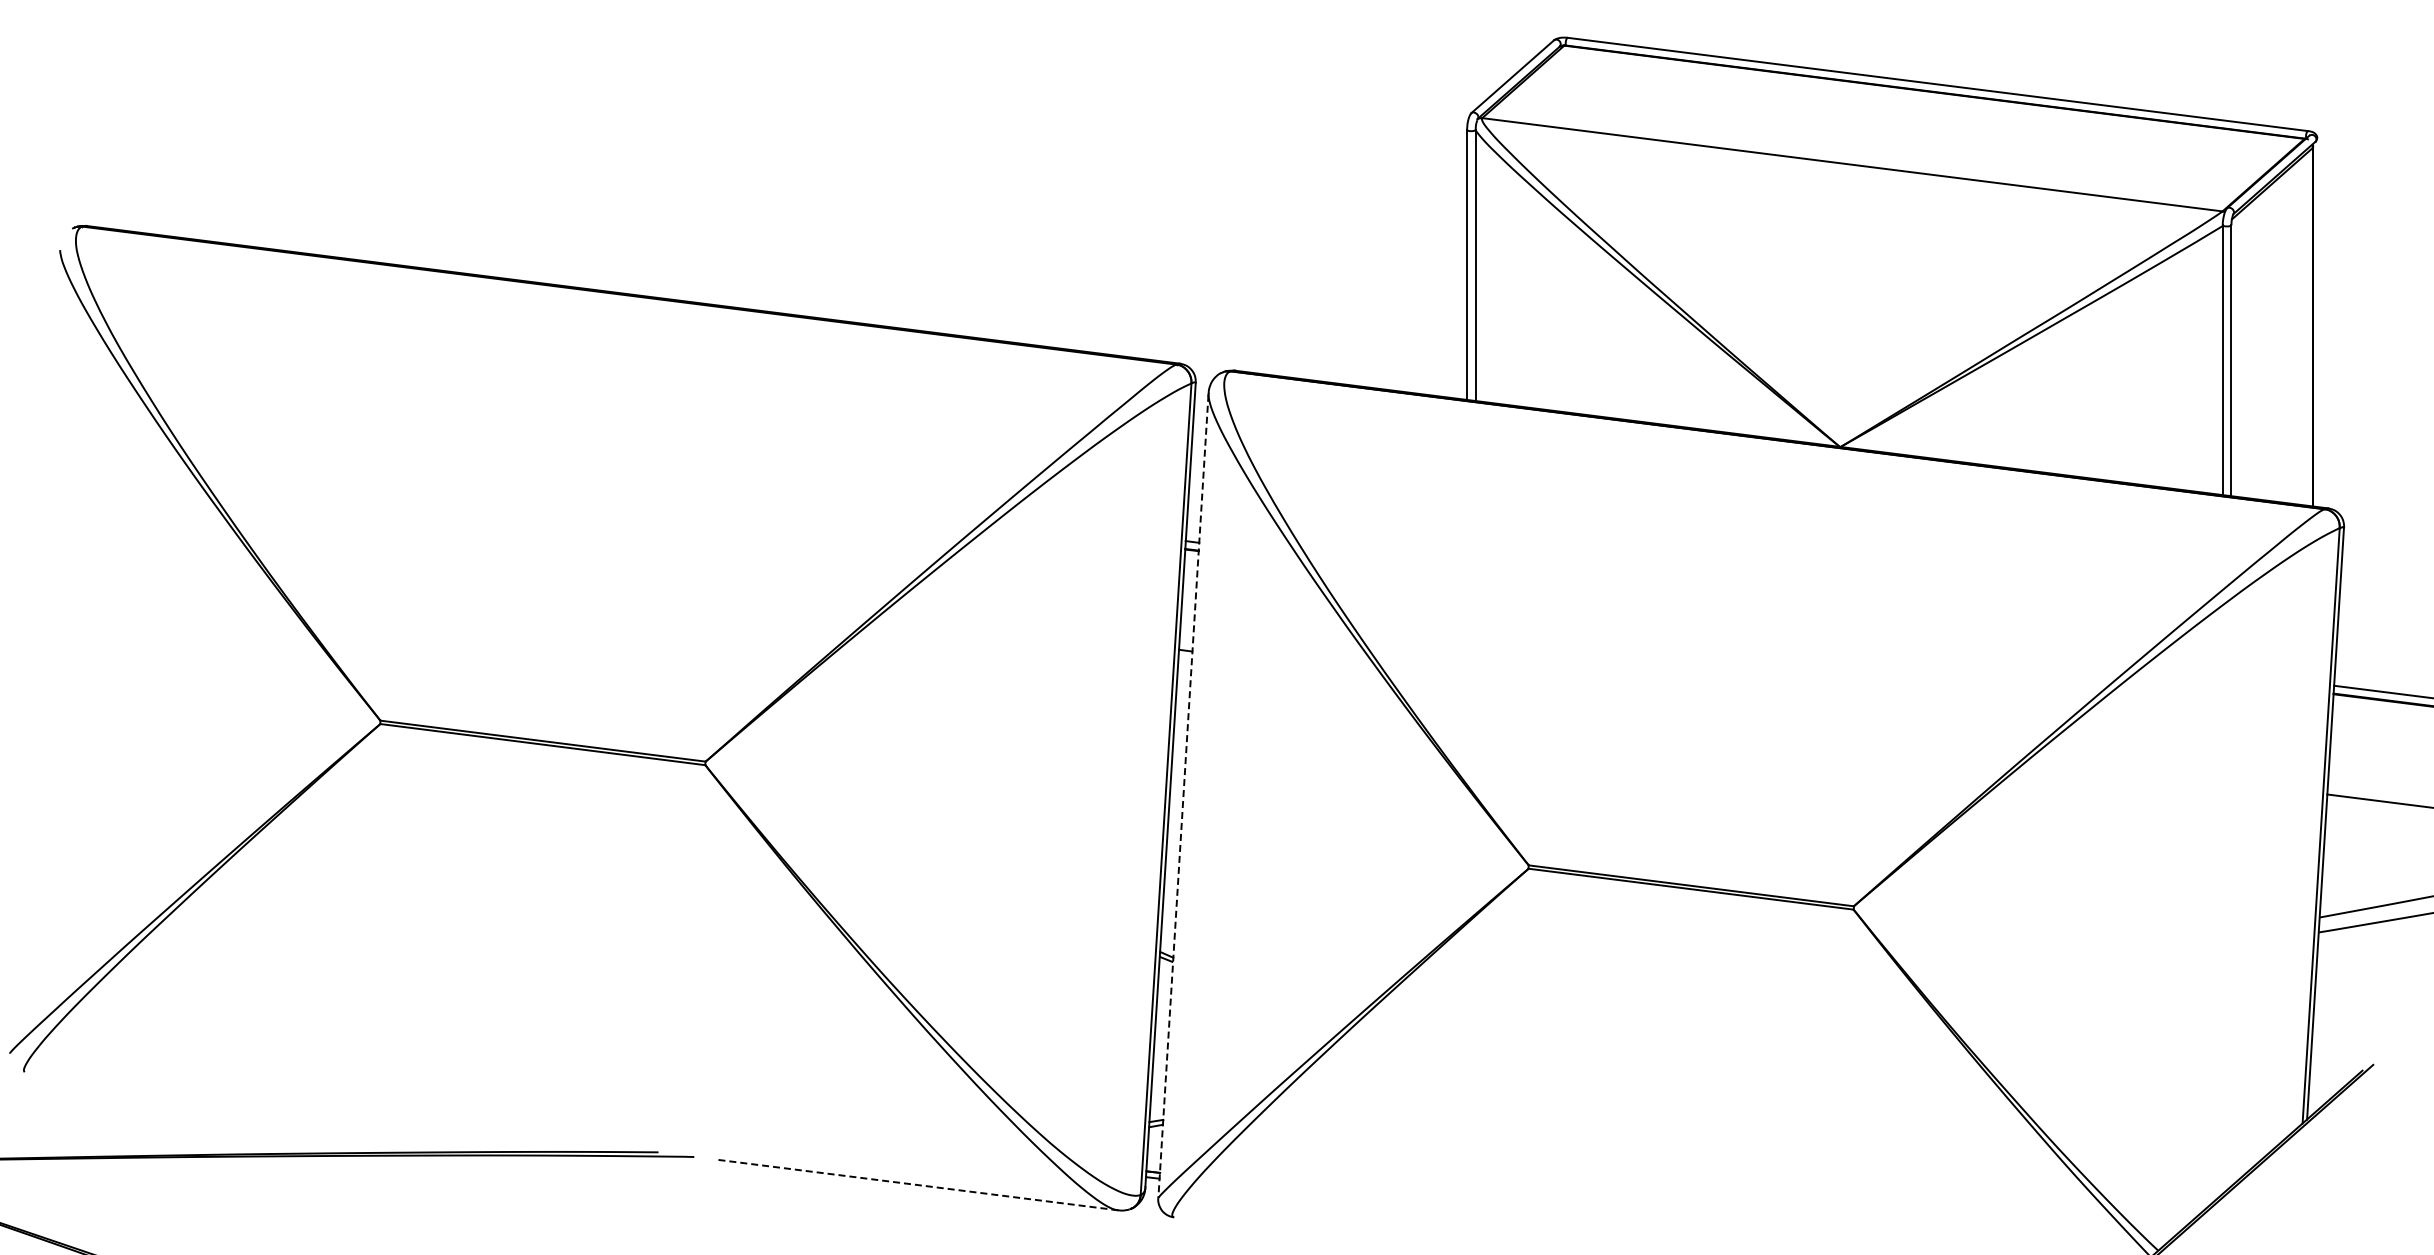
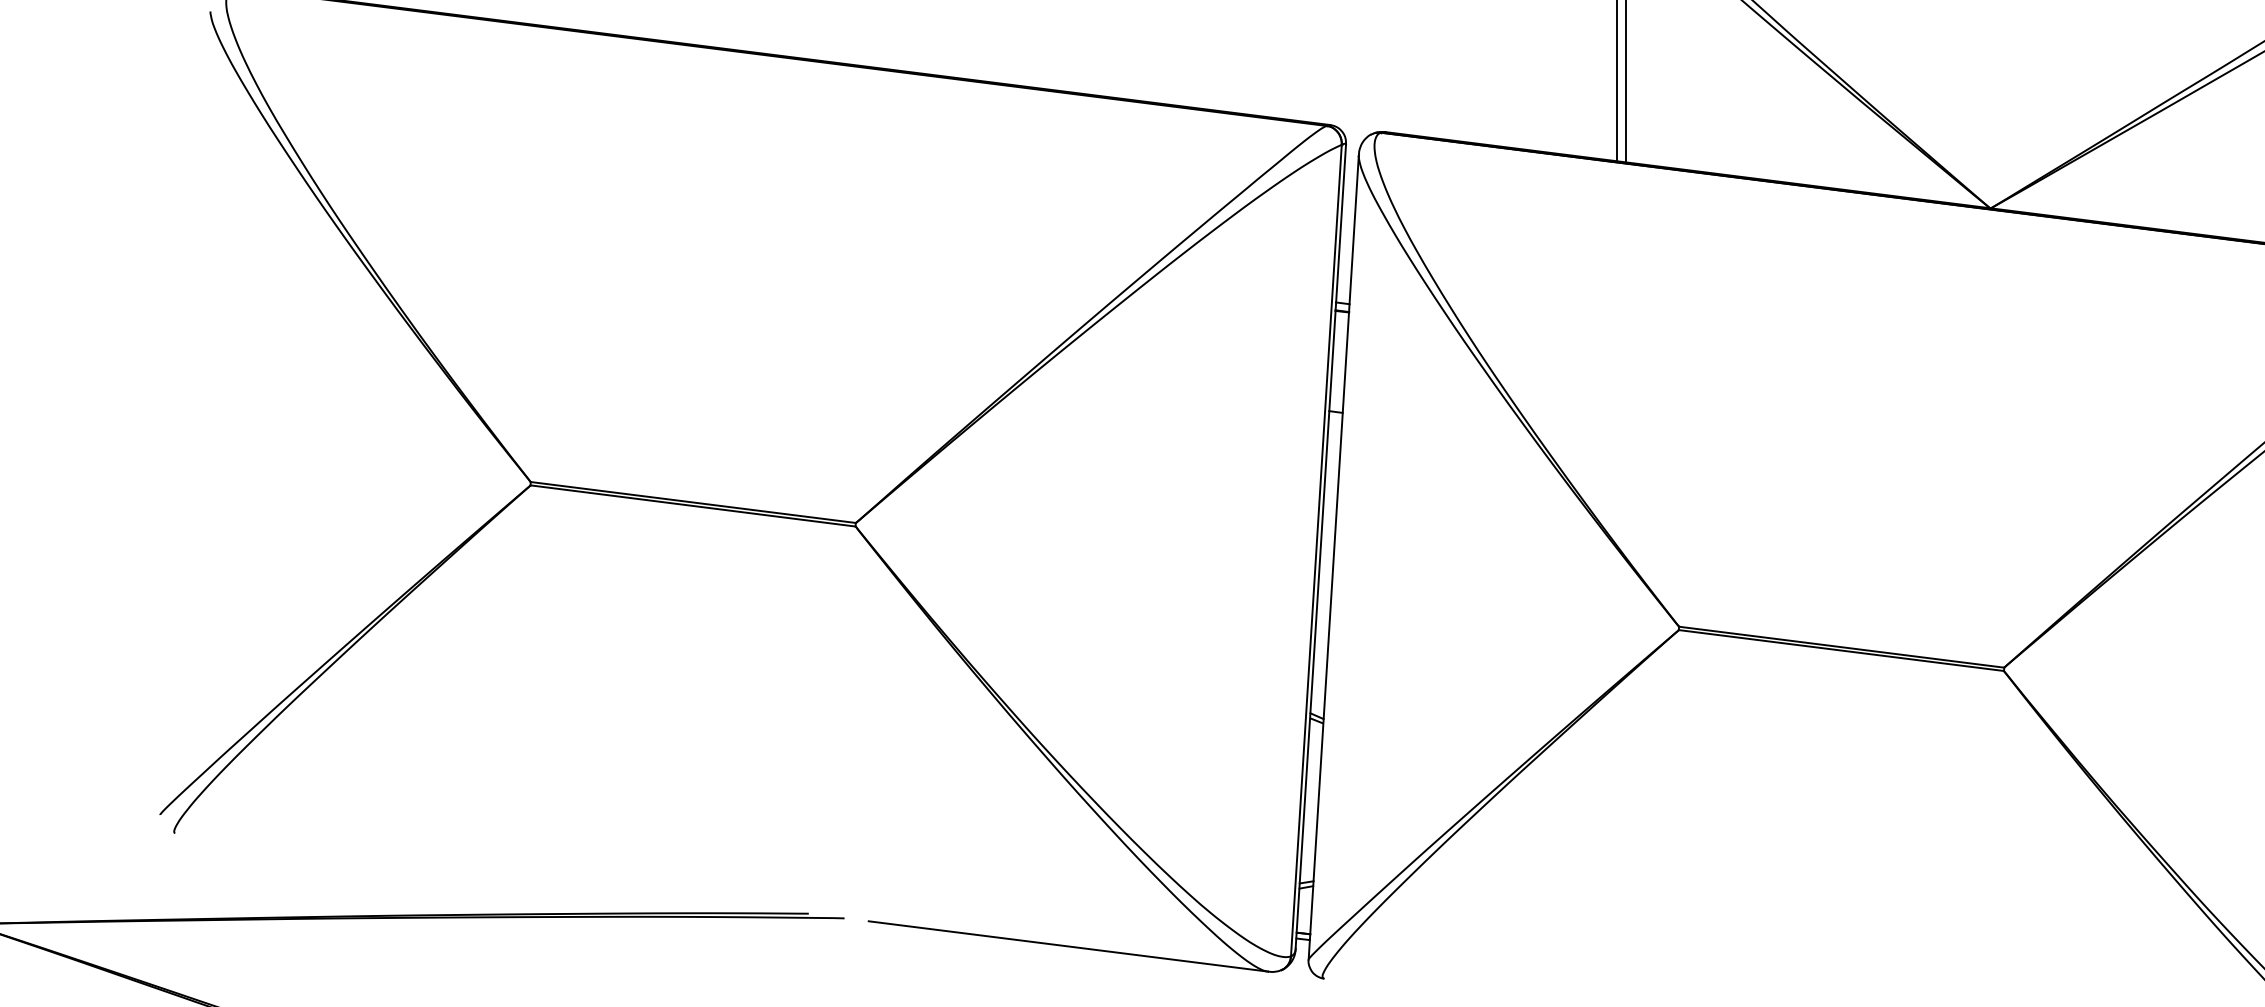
line: (1183, 796) -> (1333, 557), dashed -> solid
line: (918, 1185) -> (1068, 946), dashed -> solid

